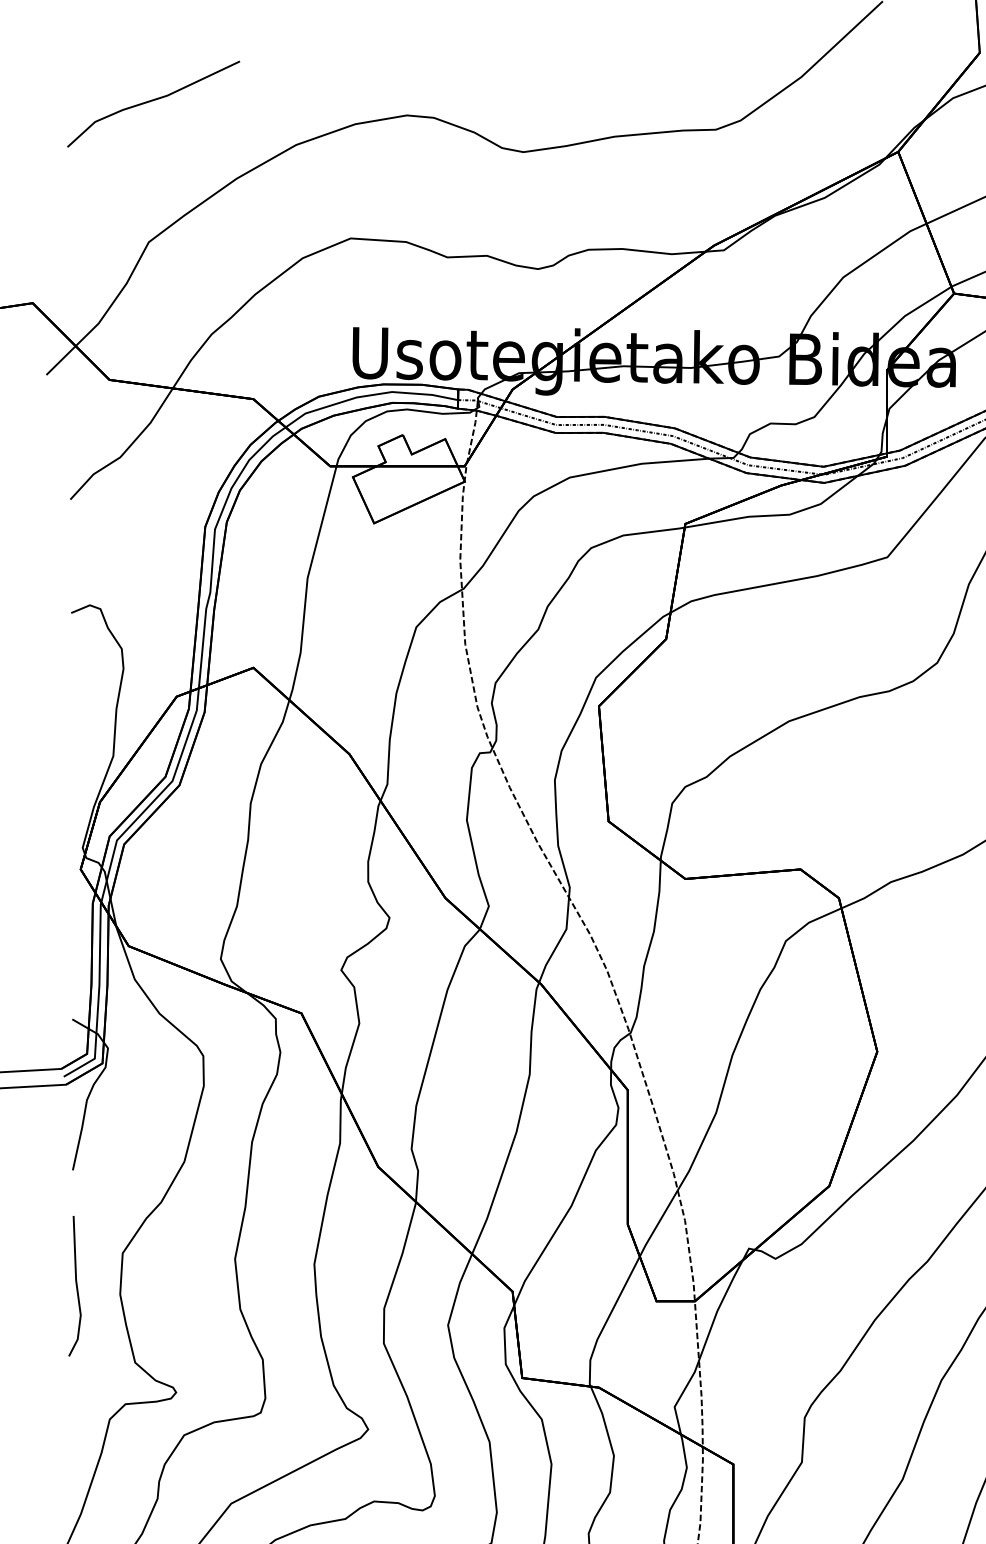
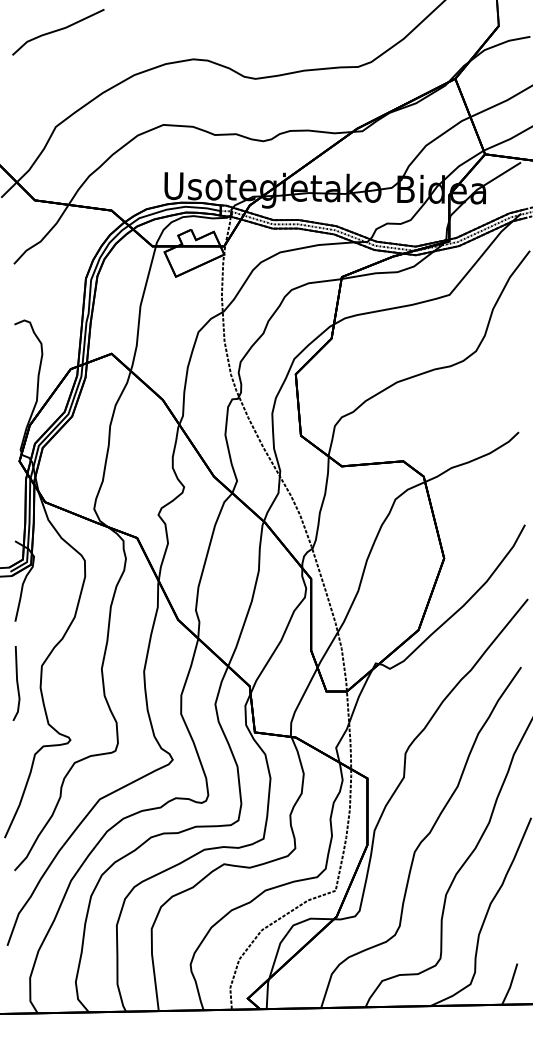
line: (153, 102) -> (58, 31), moved

